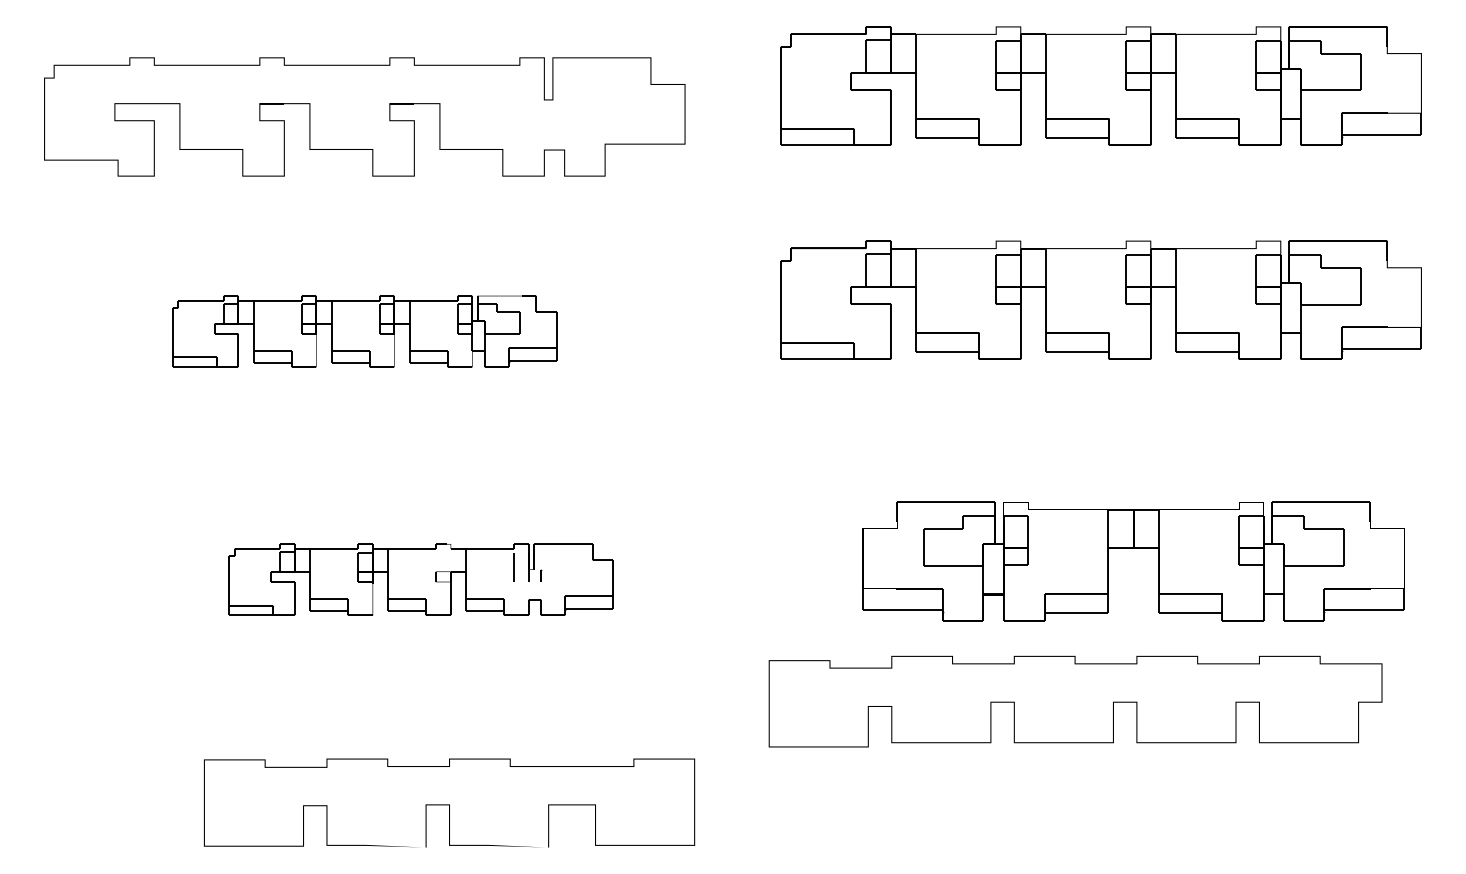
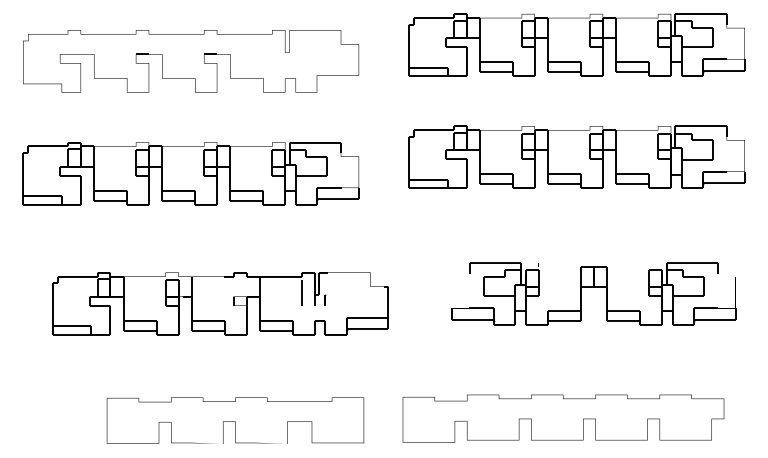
part: (363, 331) -> (190, 173), size x1.67
part: (420, 579) -> (220, 303), size x1.67
part: (1075, 701) -> (563, 418), moved

